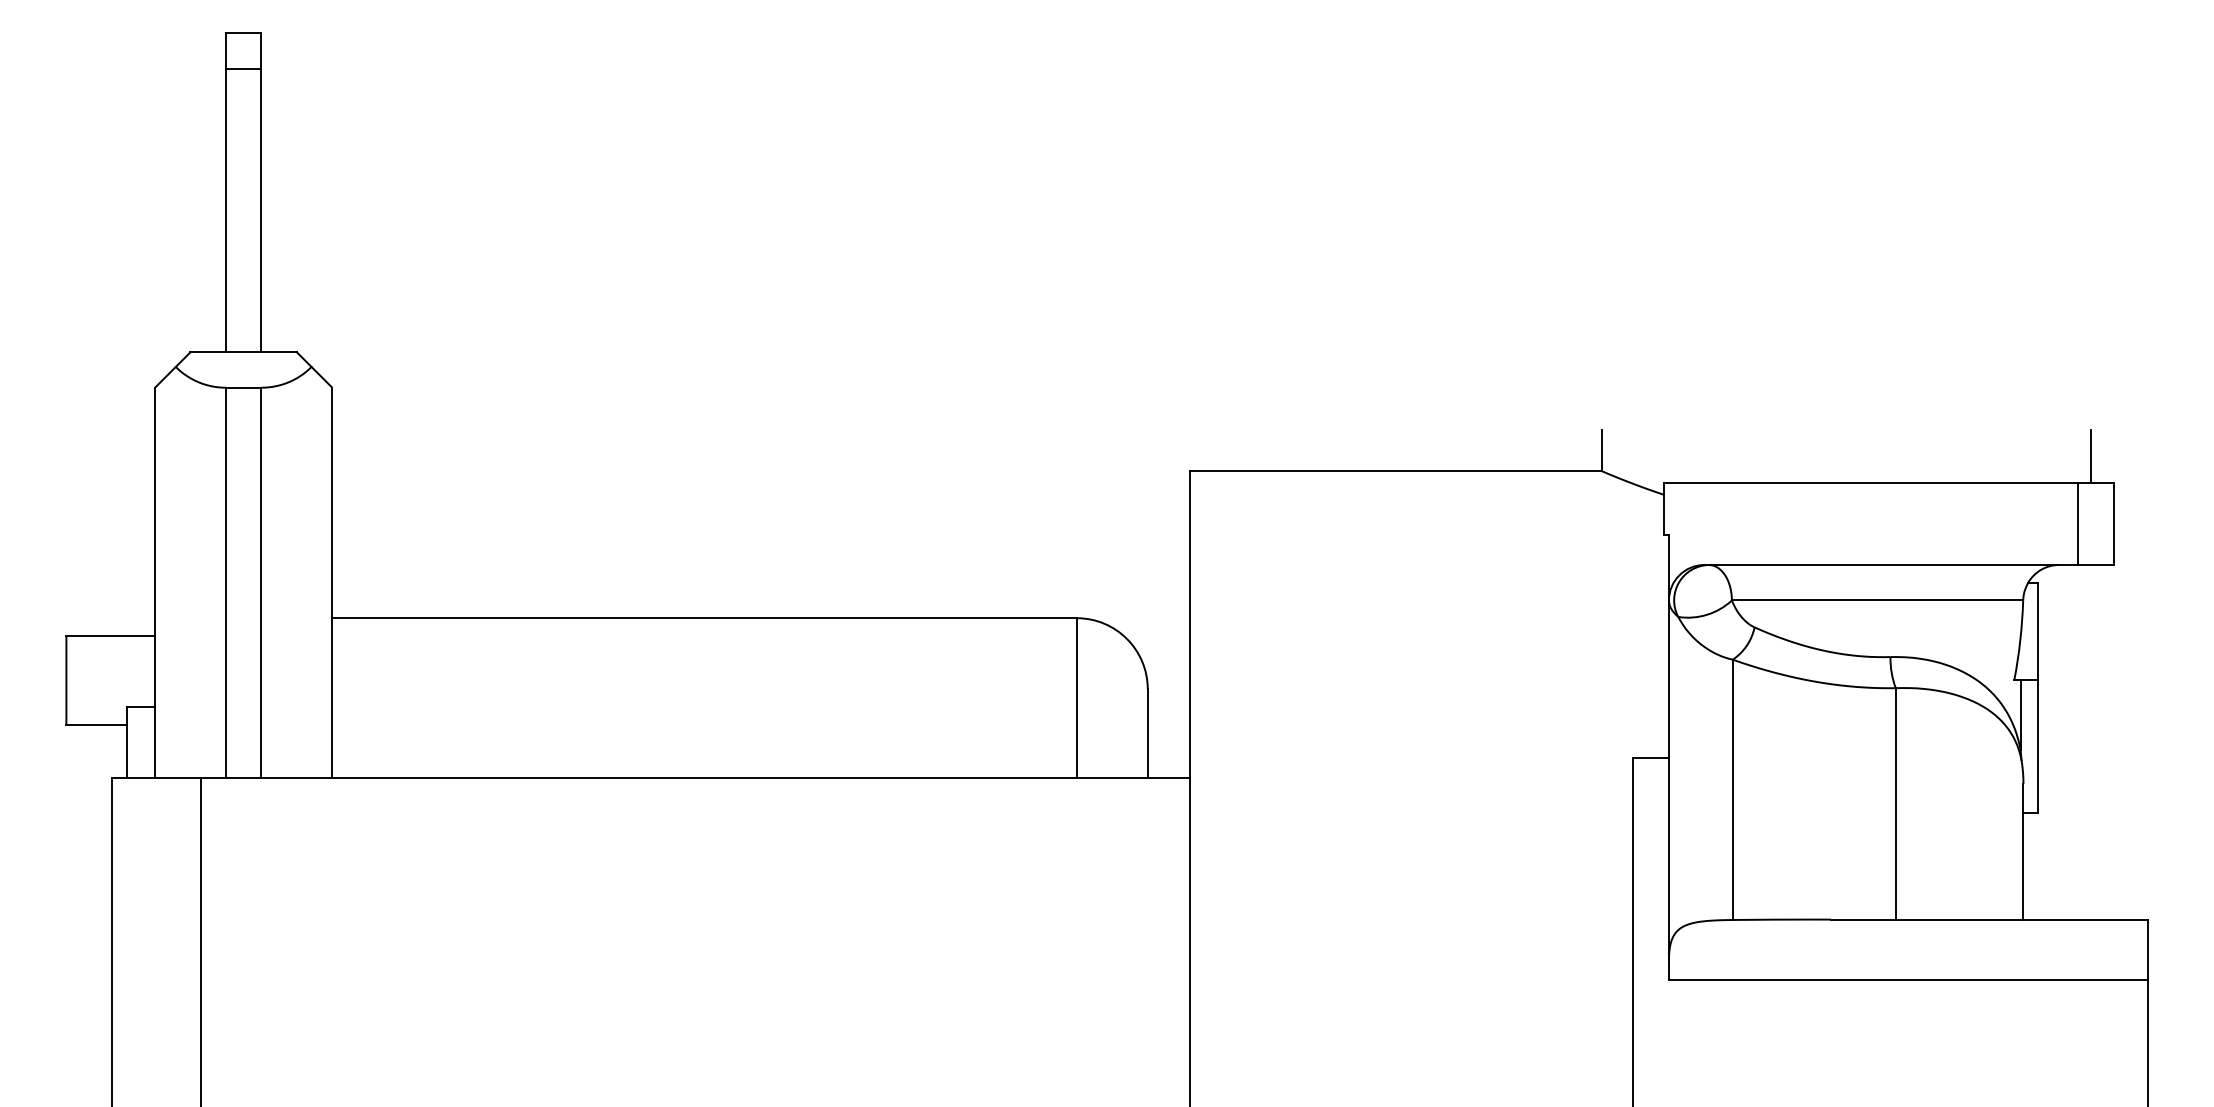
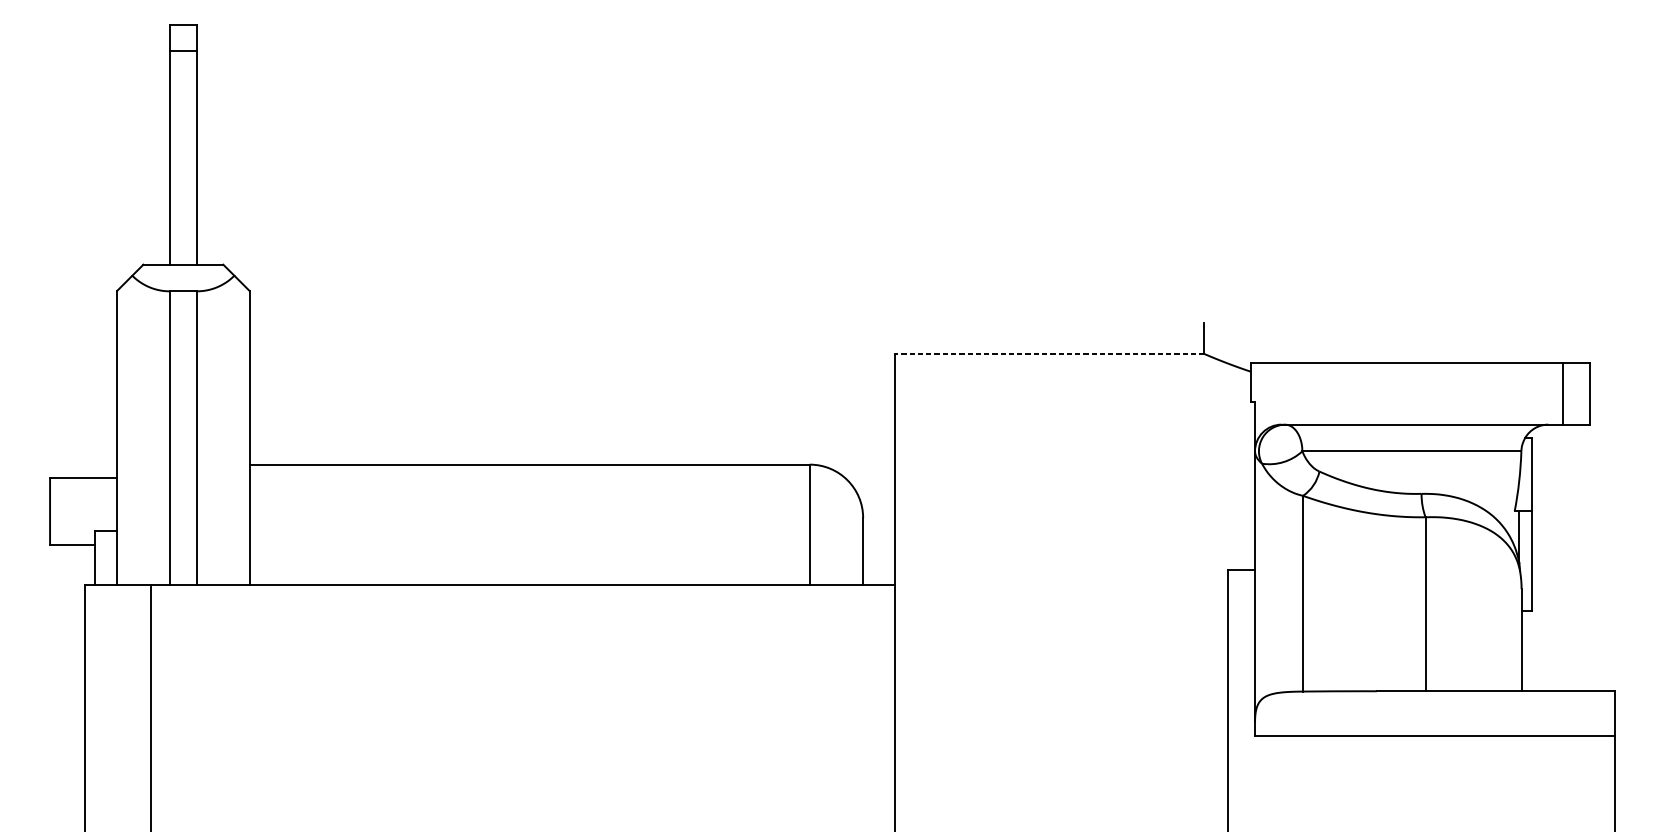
line: (2090, 456) -> (1571, 343), removed
line: (1395, 471) -> (1049, 354), solid -> dashed

